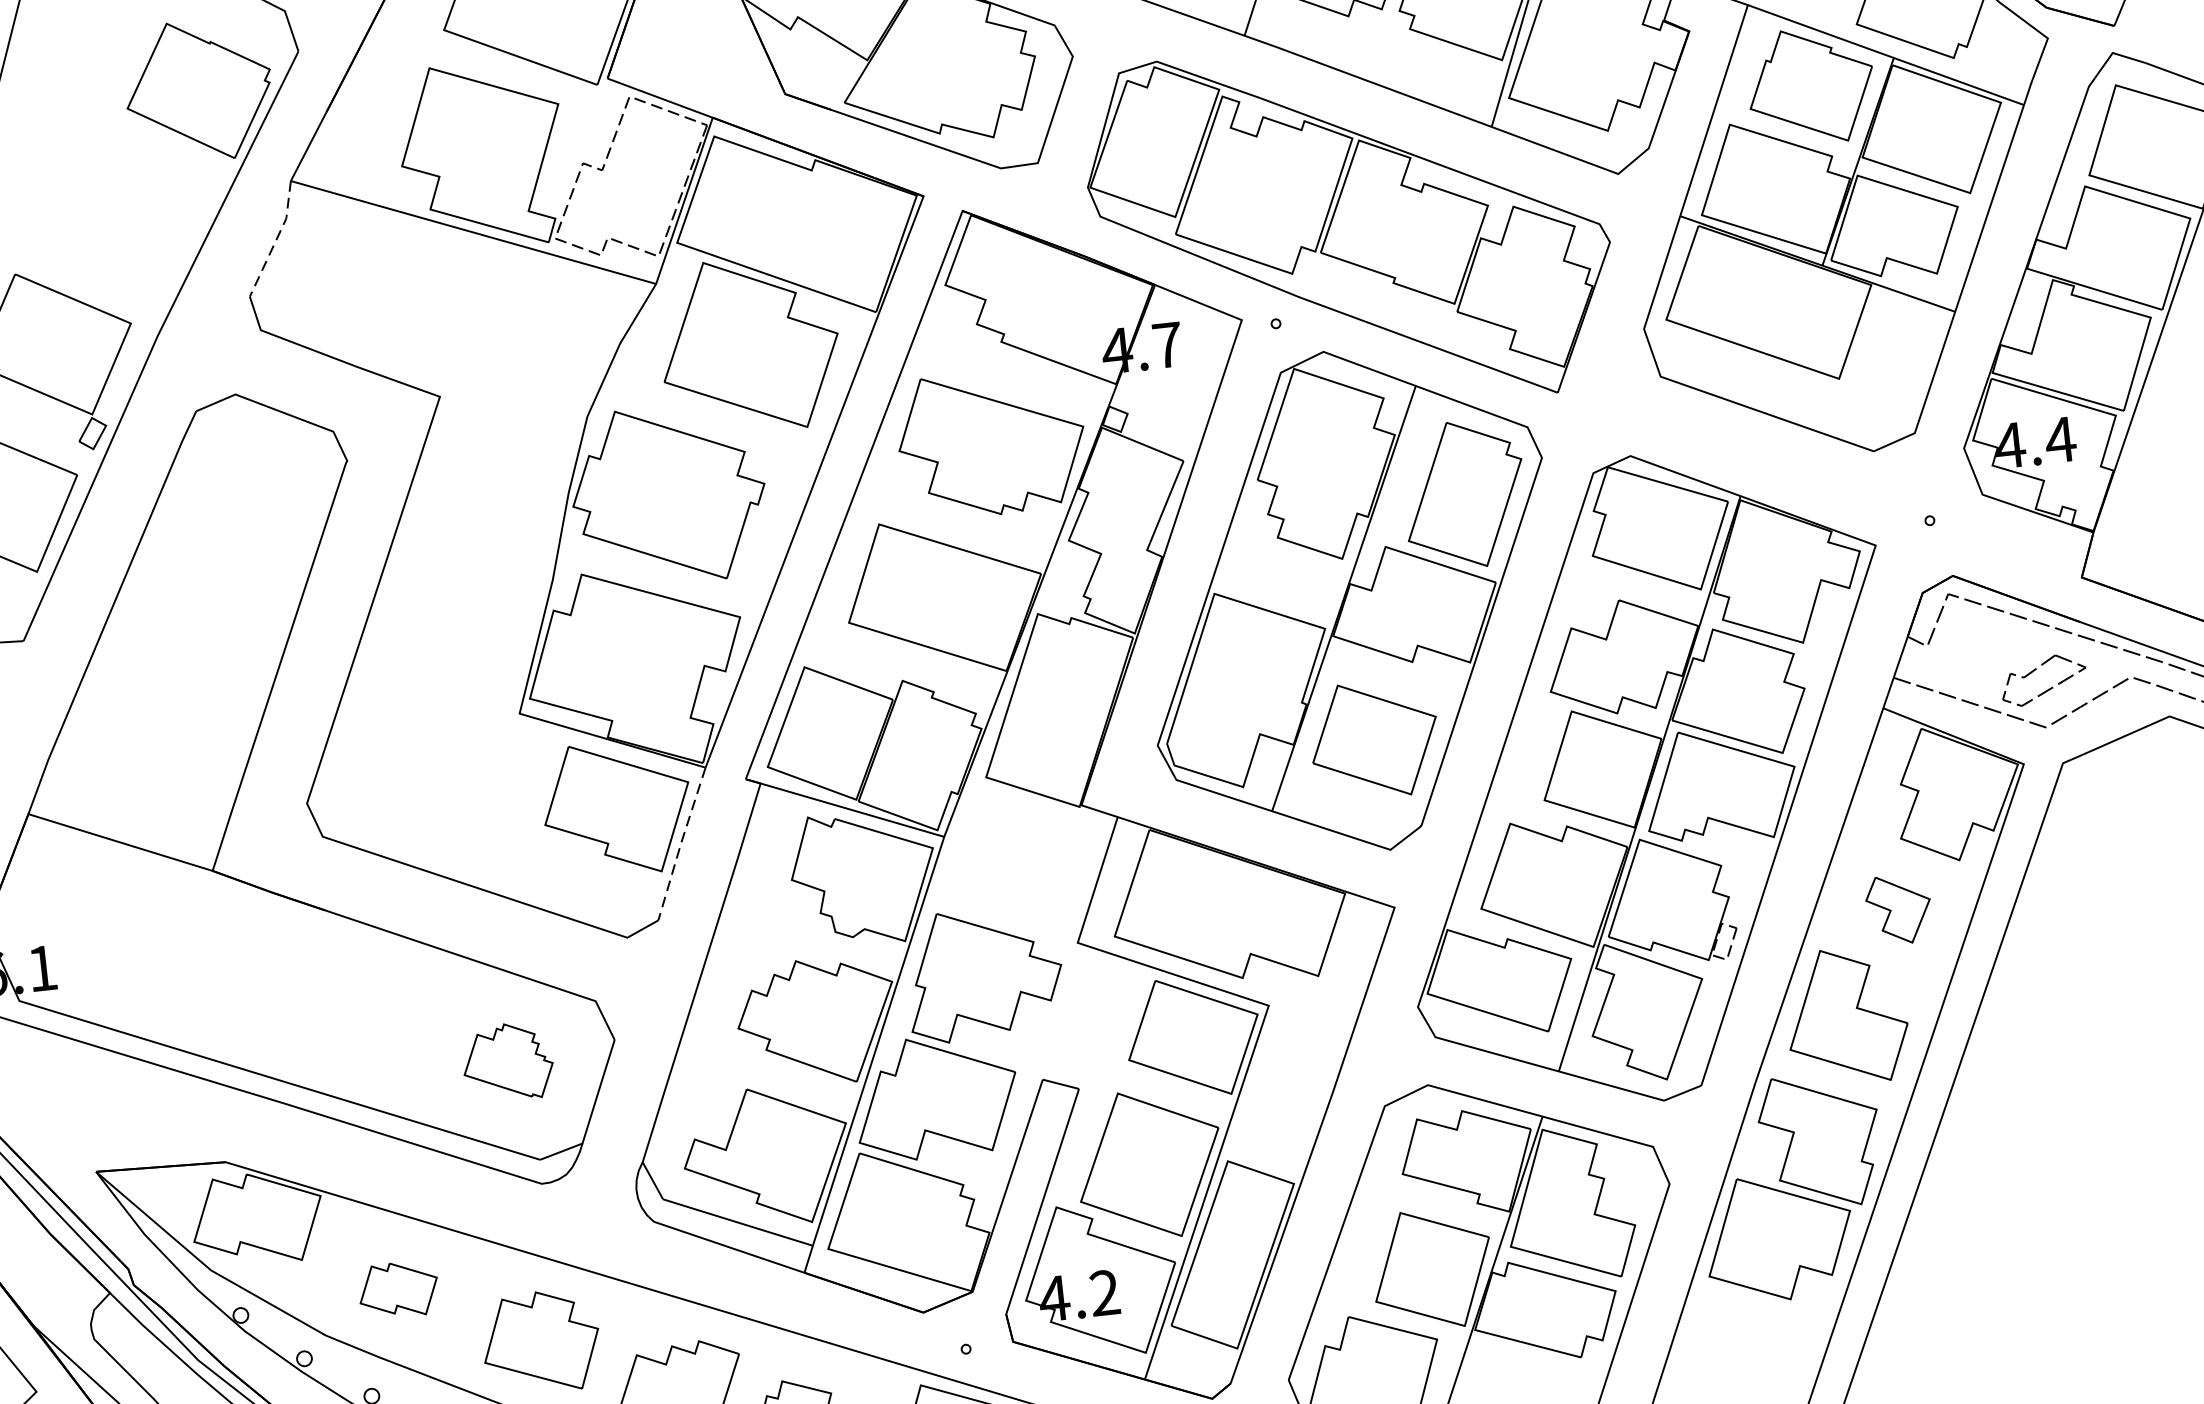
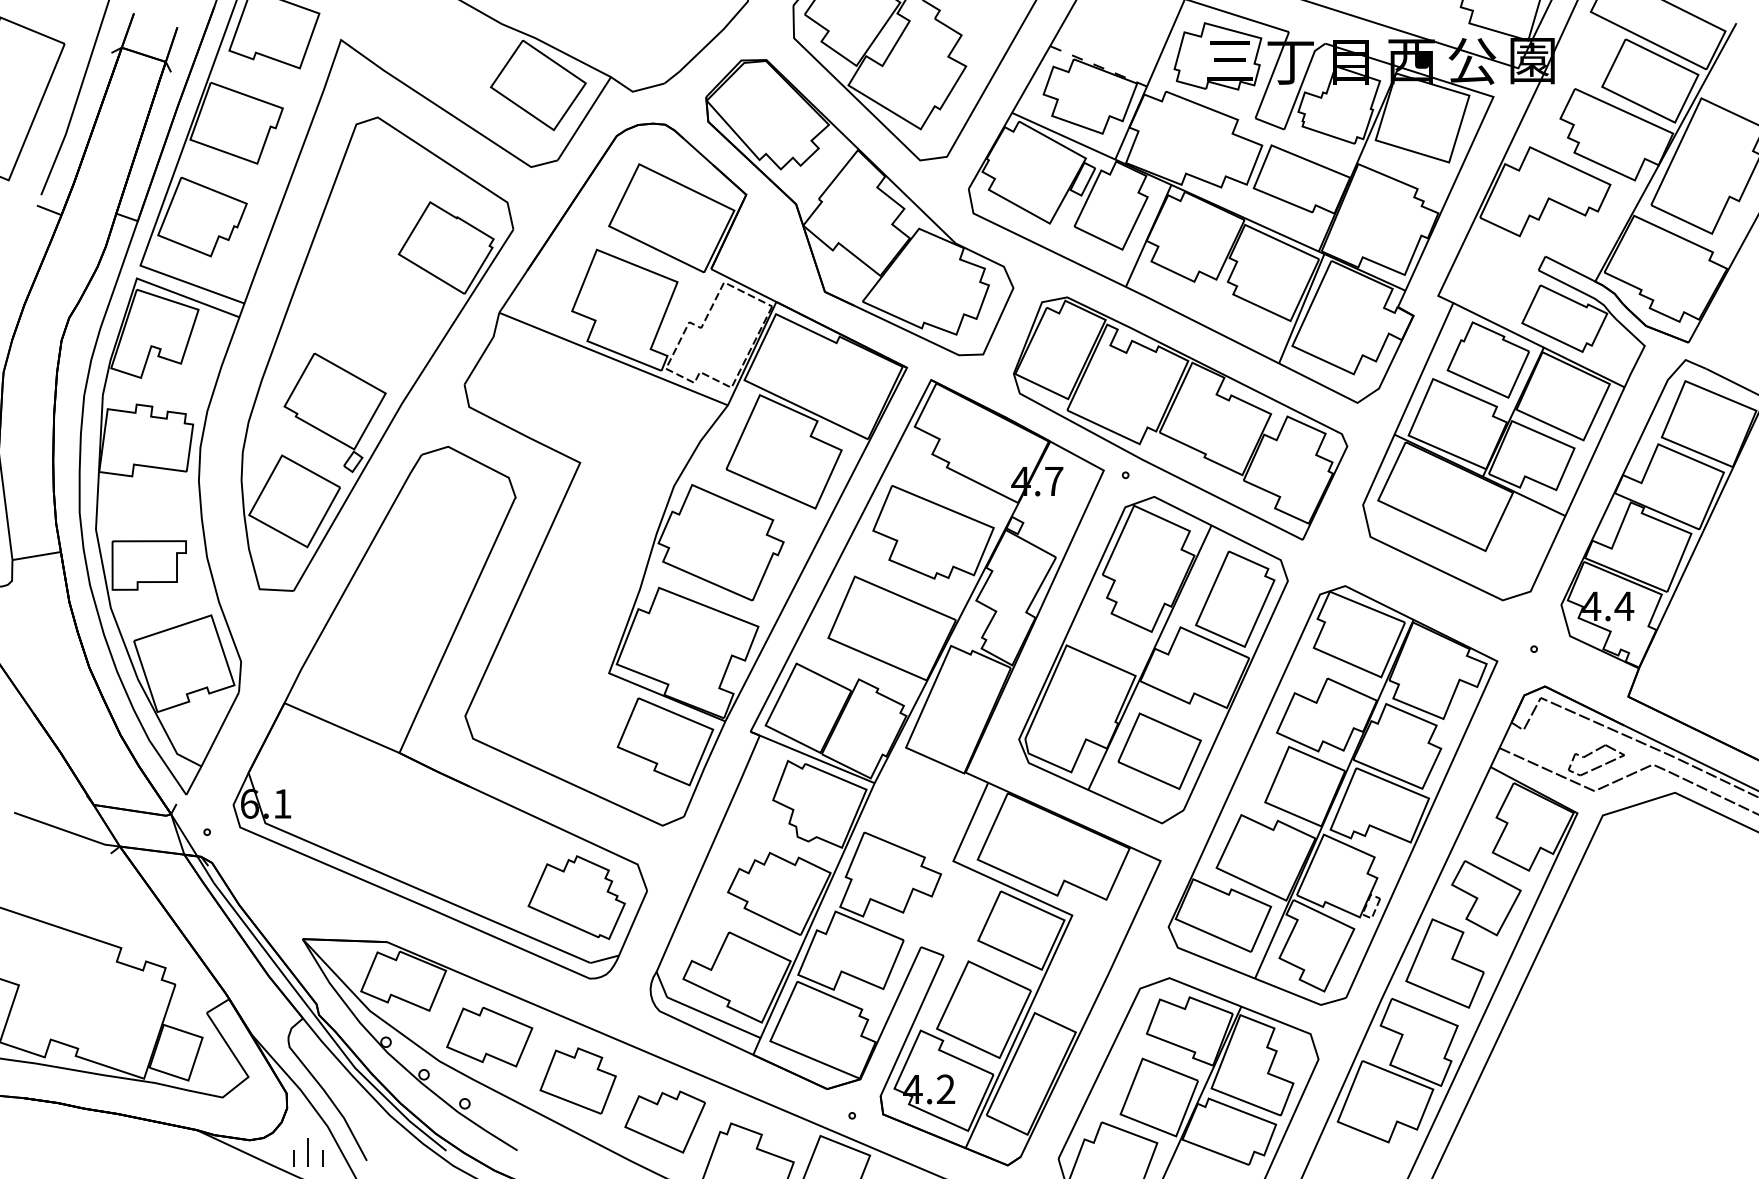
line: (276, 239) -> (485, 349), dashed -> solid
line: (681, 843) -> (704, 768), dashed -> solid
part: (1899, 909) -> (1486, 898), size x1.67
part: (507, 1061) -> (576, 897), size x1.67
part: (398, 1289) -> (489, 1036), size x1.67

